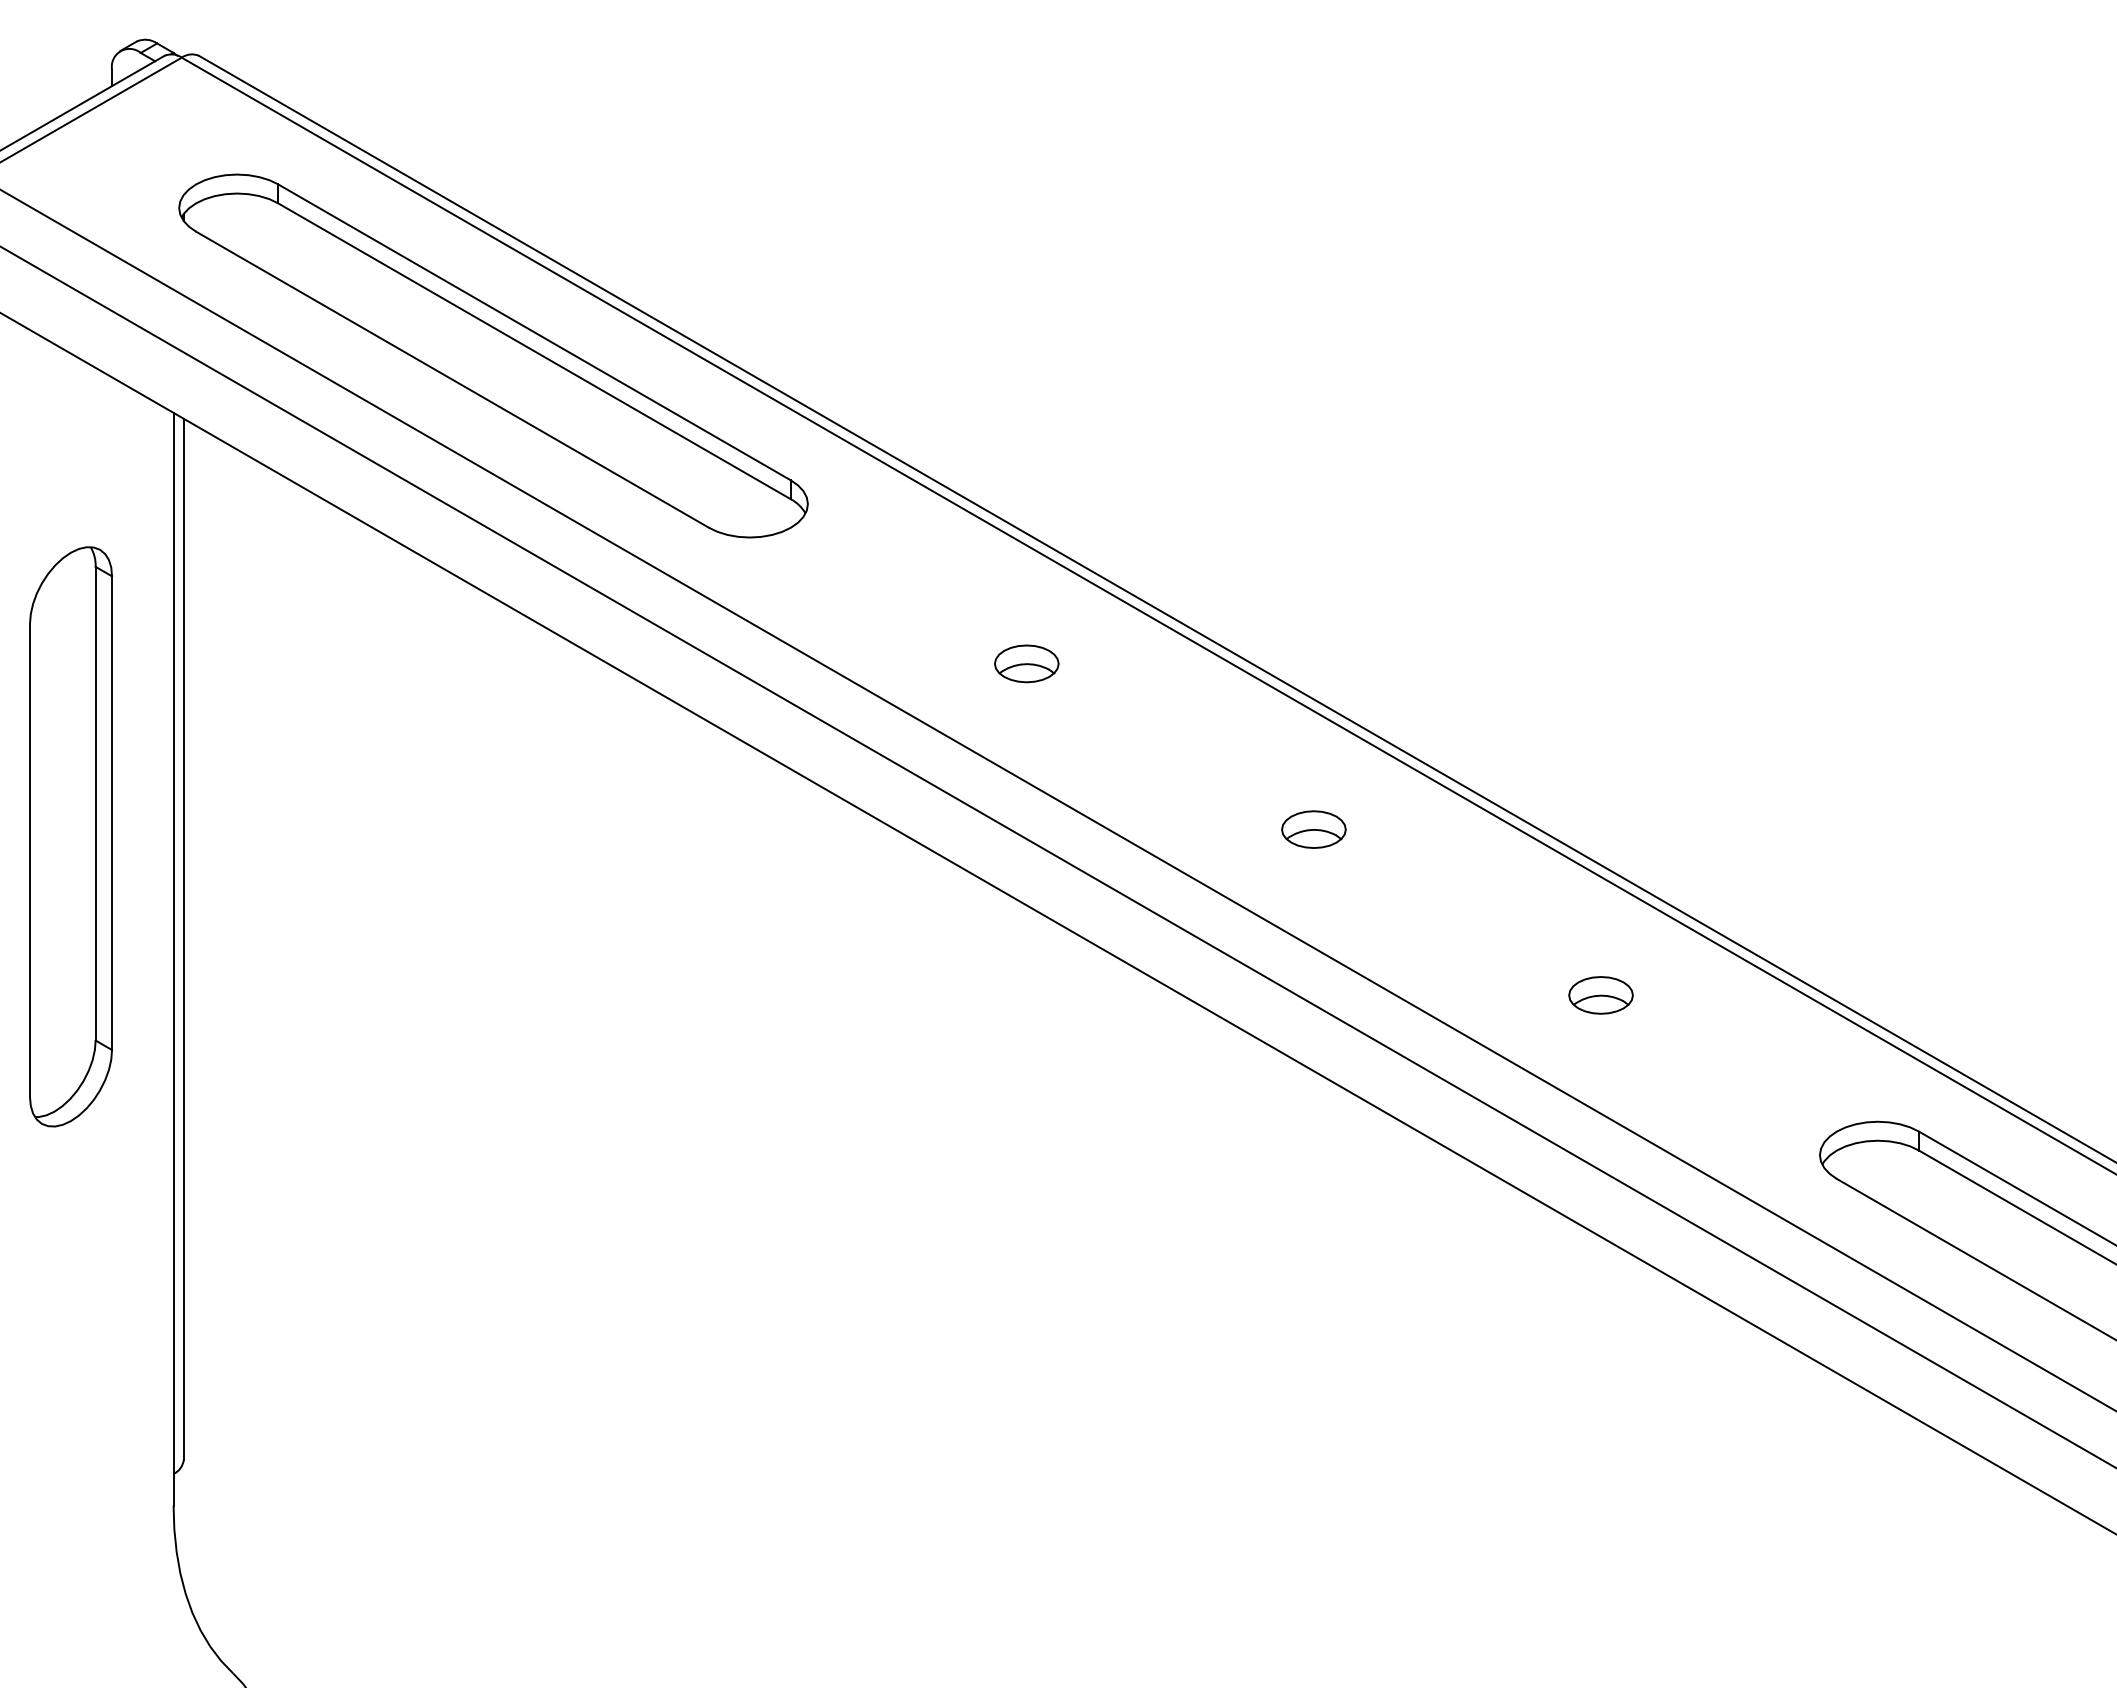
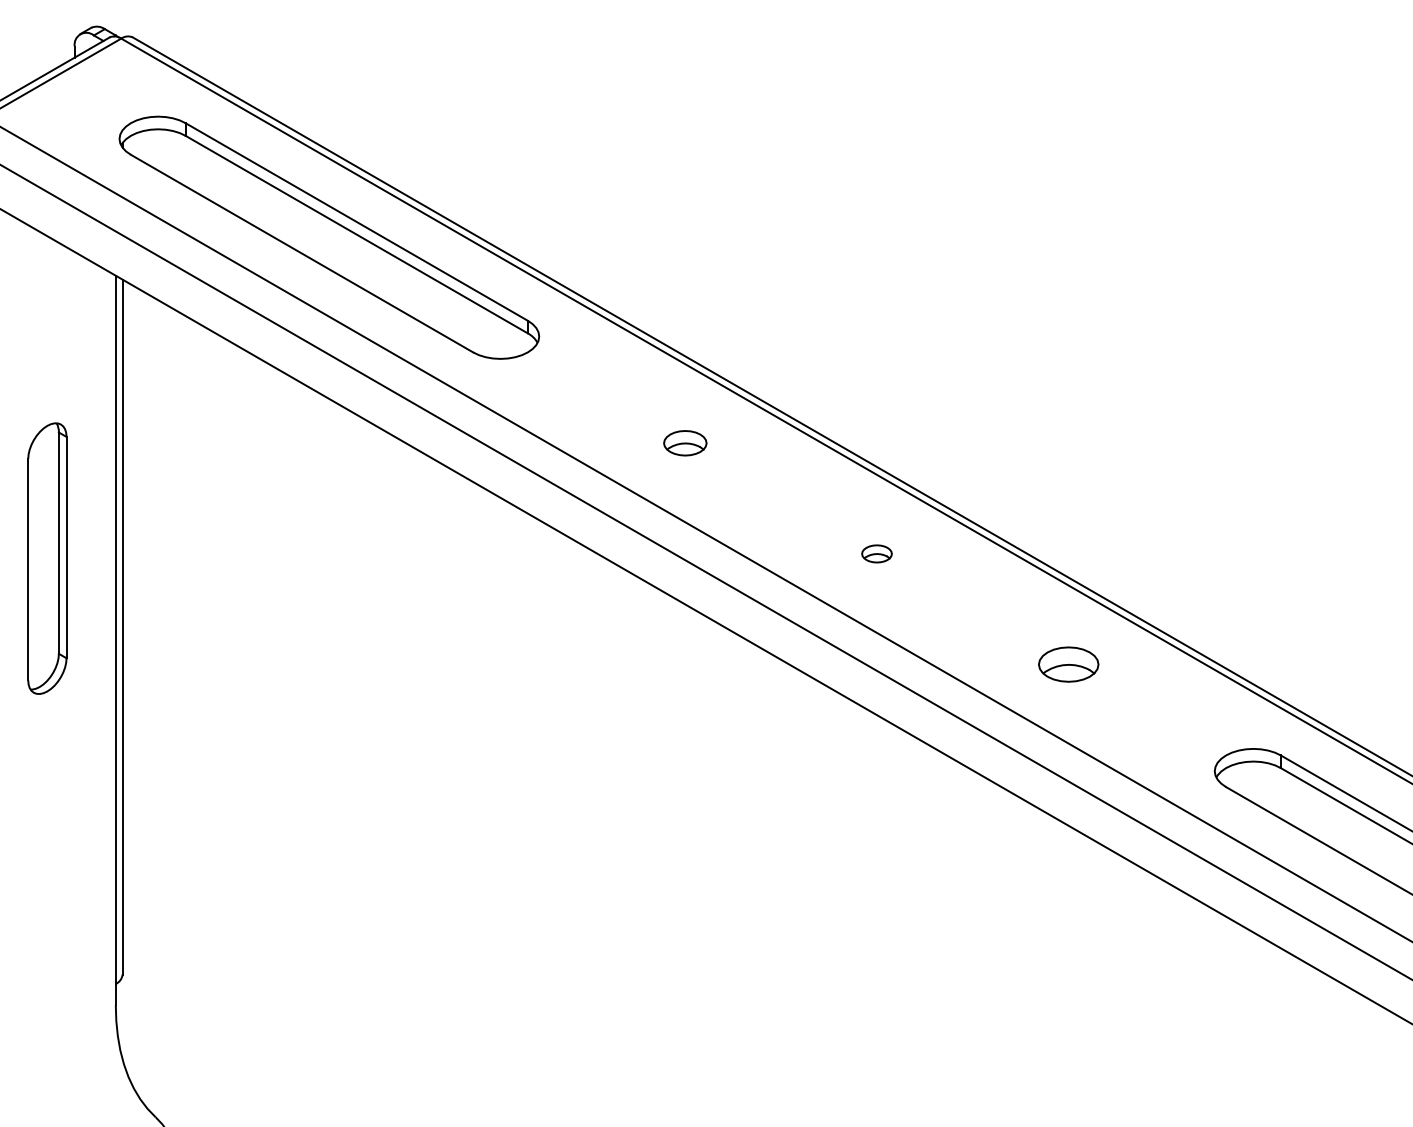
part: (1313, 829) -> (876, 553), size x0.7
part: (71, 836) -> (47, 558), size x0.7
part: (1600, 995) -> (1068, 664), size x1.4

